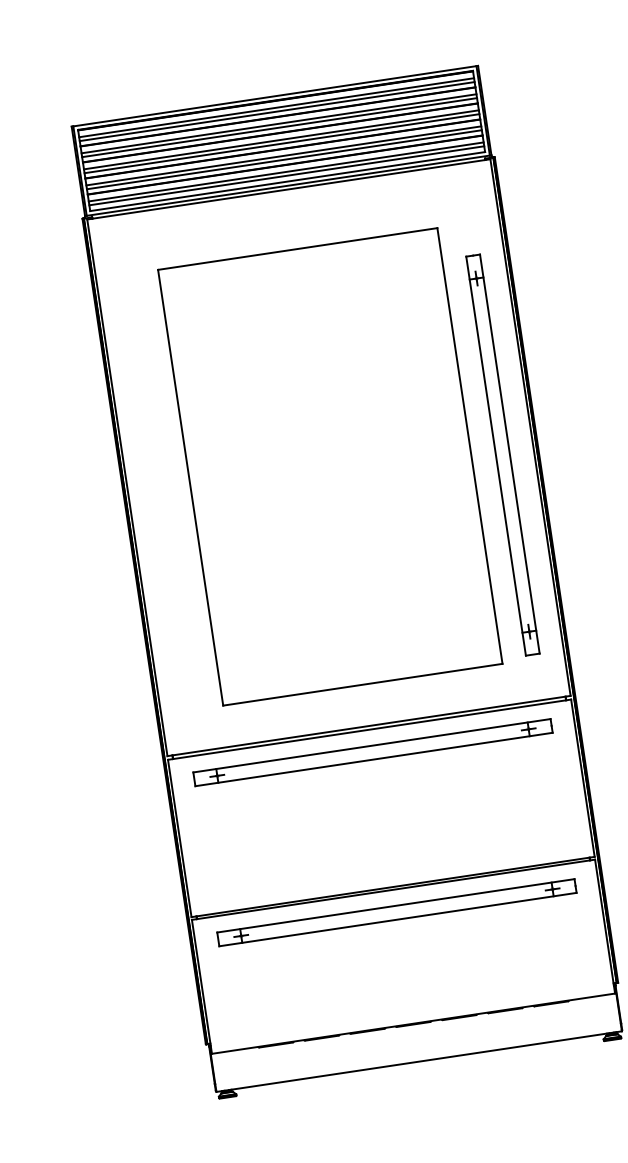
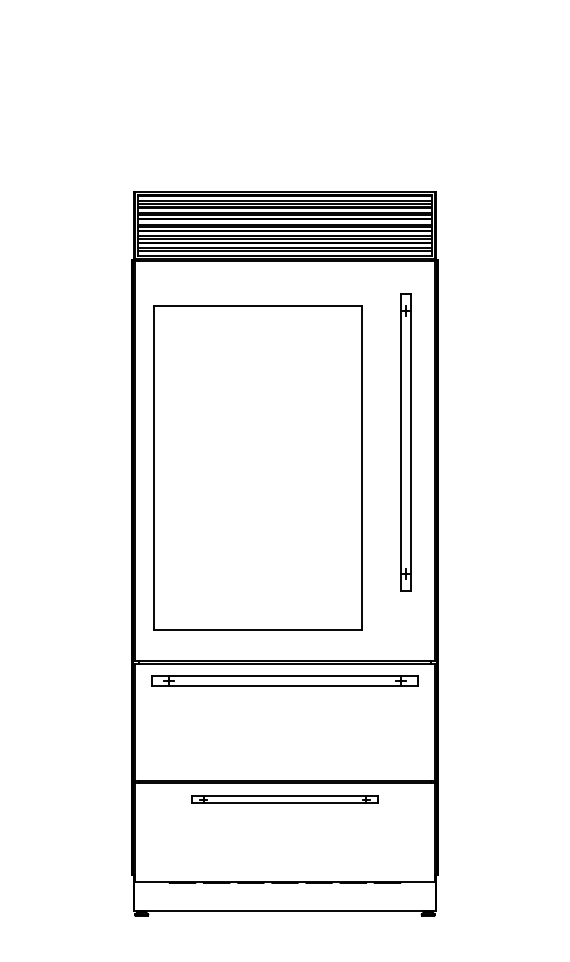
part: (502, 455) -> (405, 442), moved
part: (329, 466) -> (257, 467), moved
part: (396, 912) -> (284, 799), size x0.7

